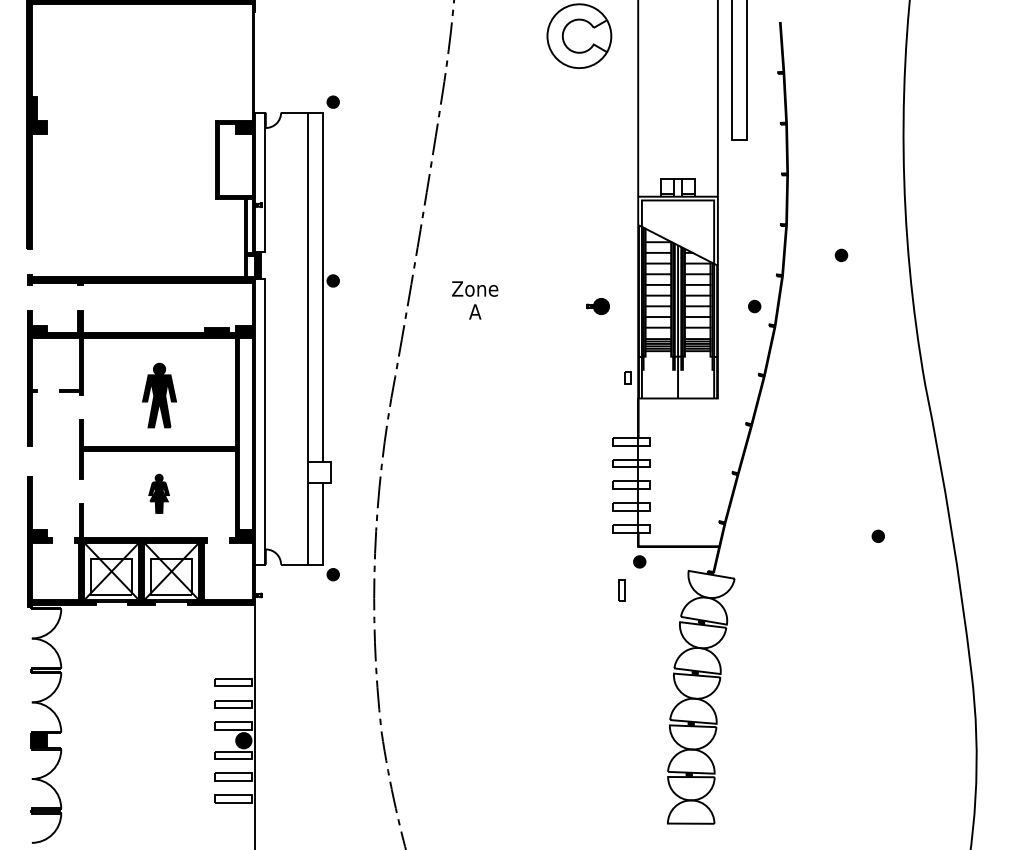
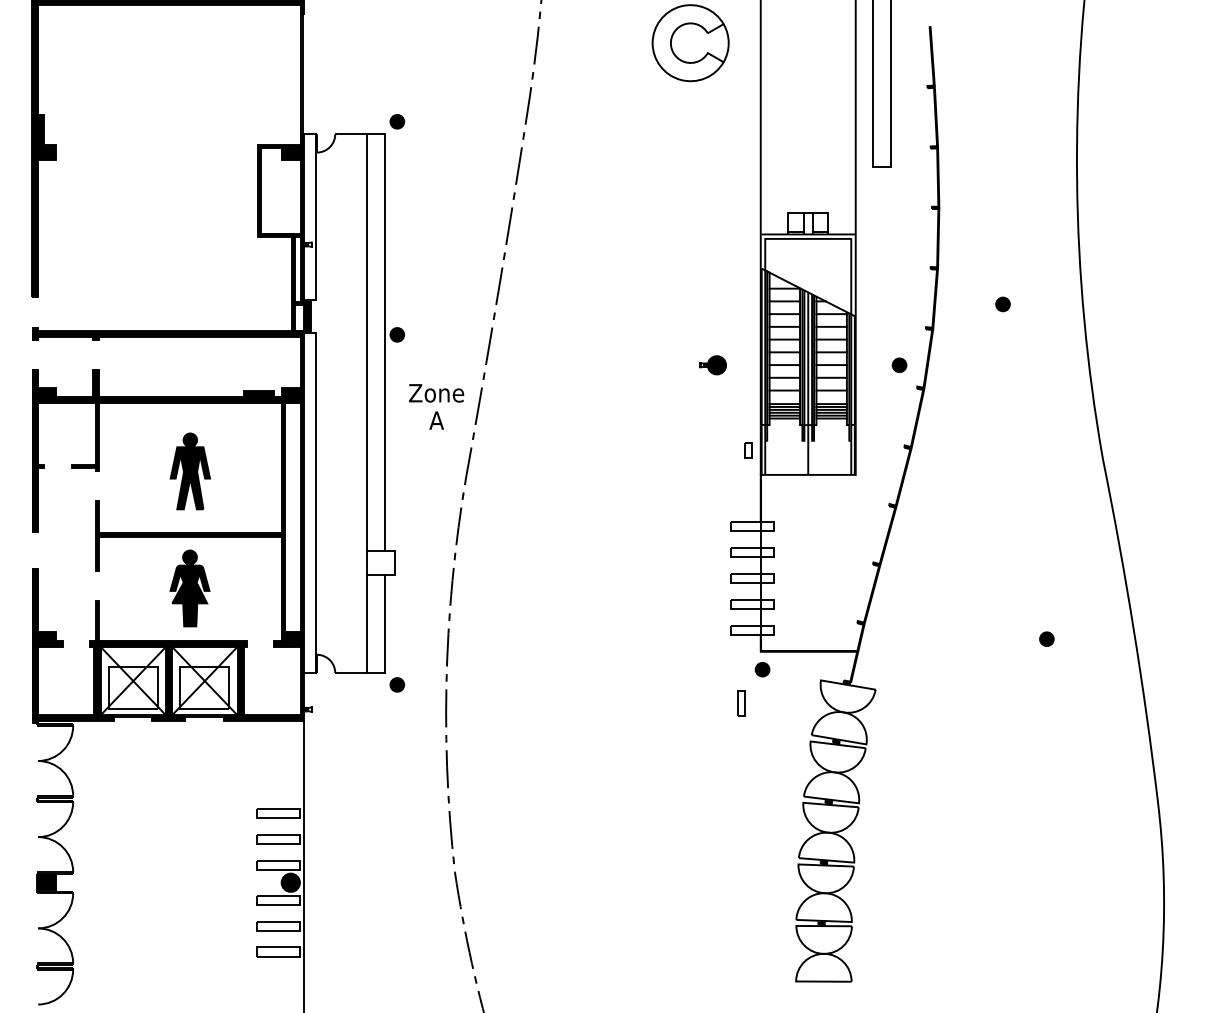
text: (475, 300) -> (436, 406), moved
part: (158, 493) -> (189, 588), size x1.67

